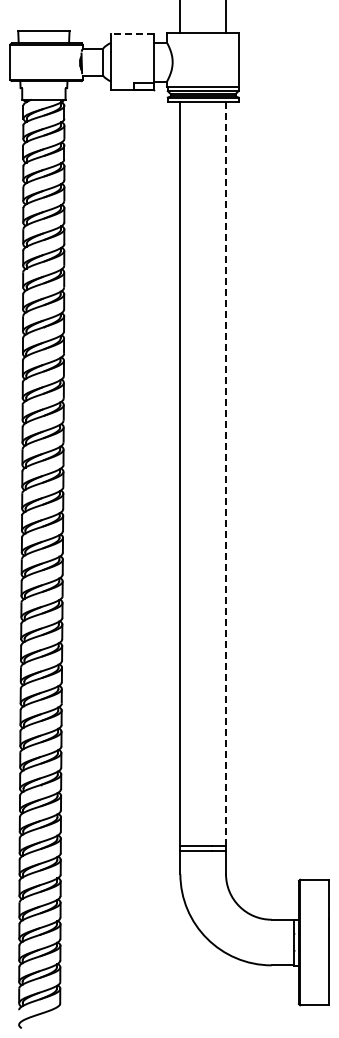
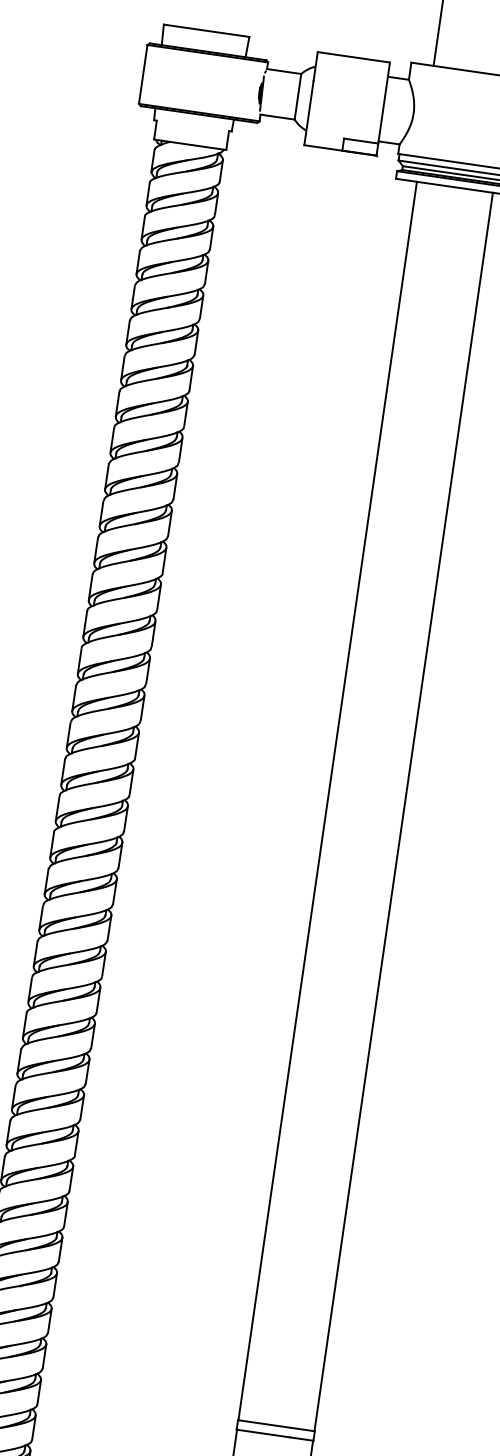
line: (132, 34) -> (353, 57), dashed -> solid
line: (226, 473) -> (404, 811), dashed -> solid

